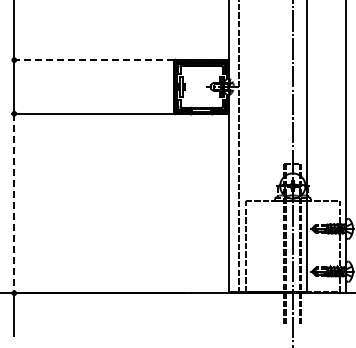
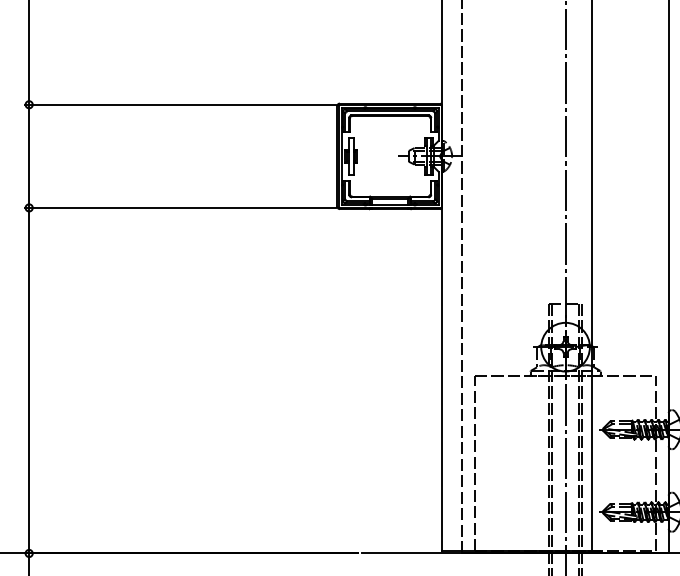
line: (92, 60) -> (179, 105), dashed -> solid
line: (14, 203) -> (29, 380), dashed -> solid

